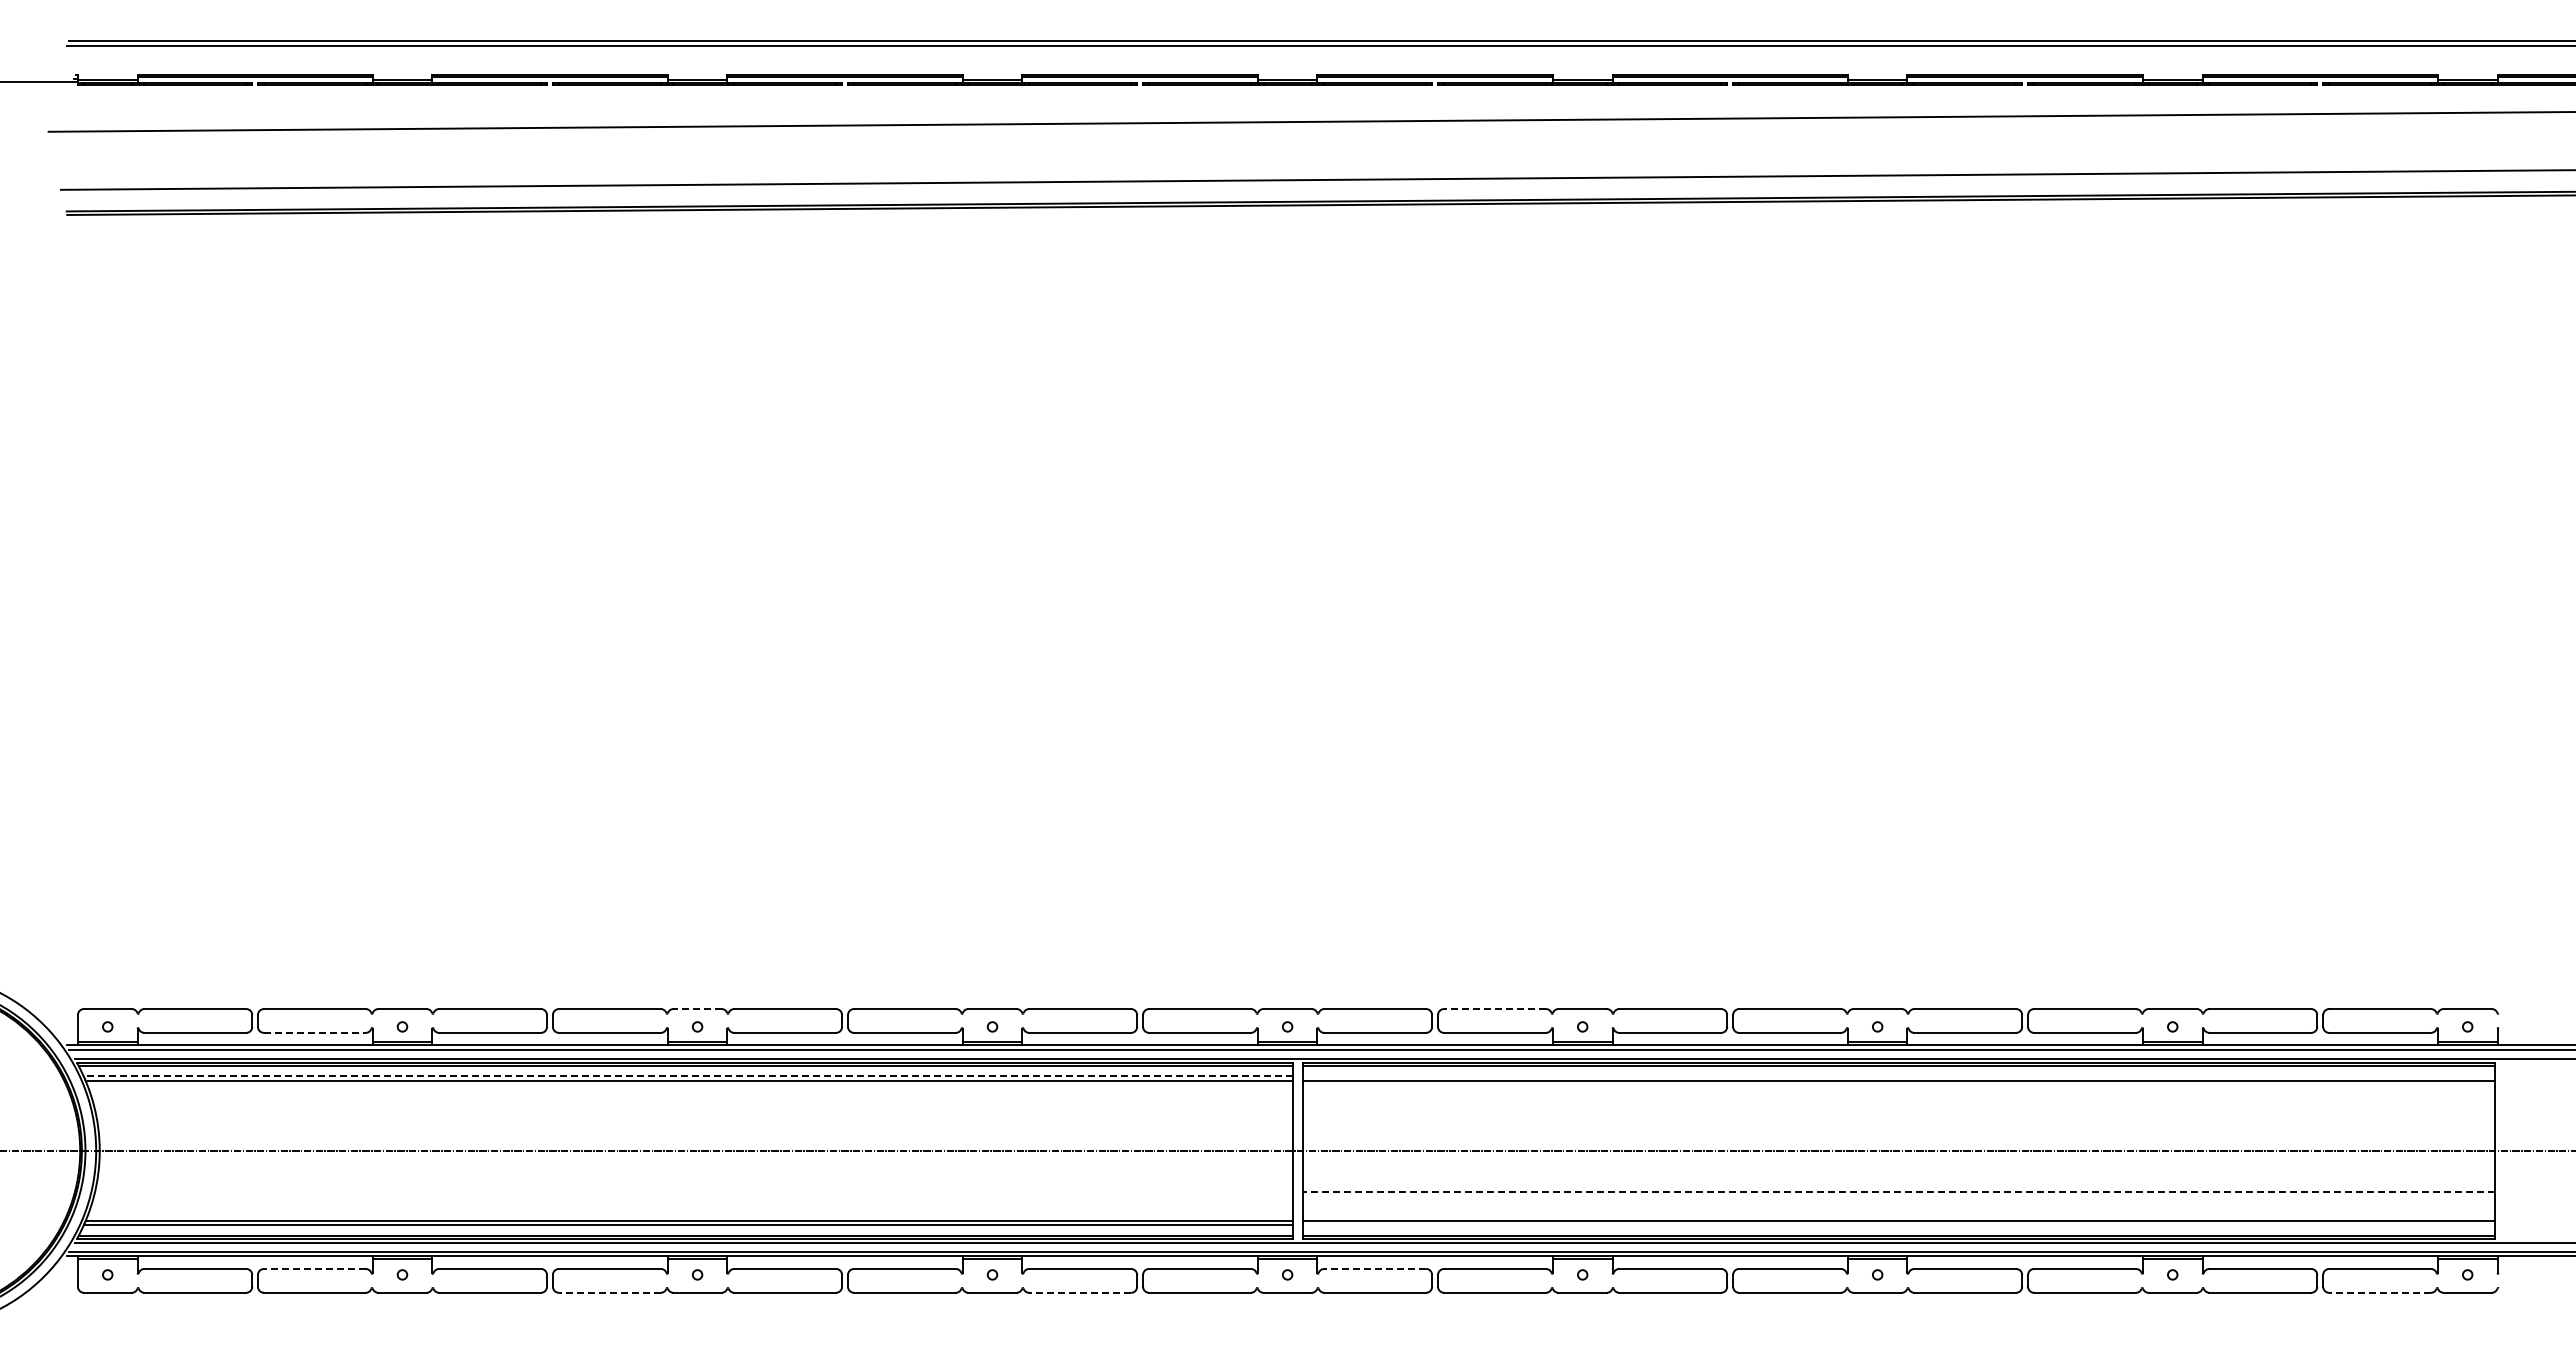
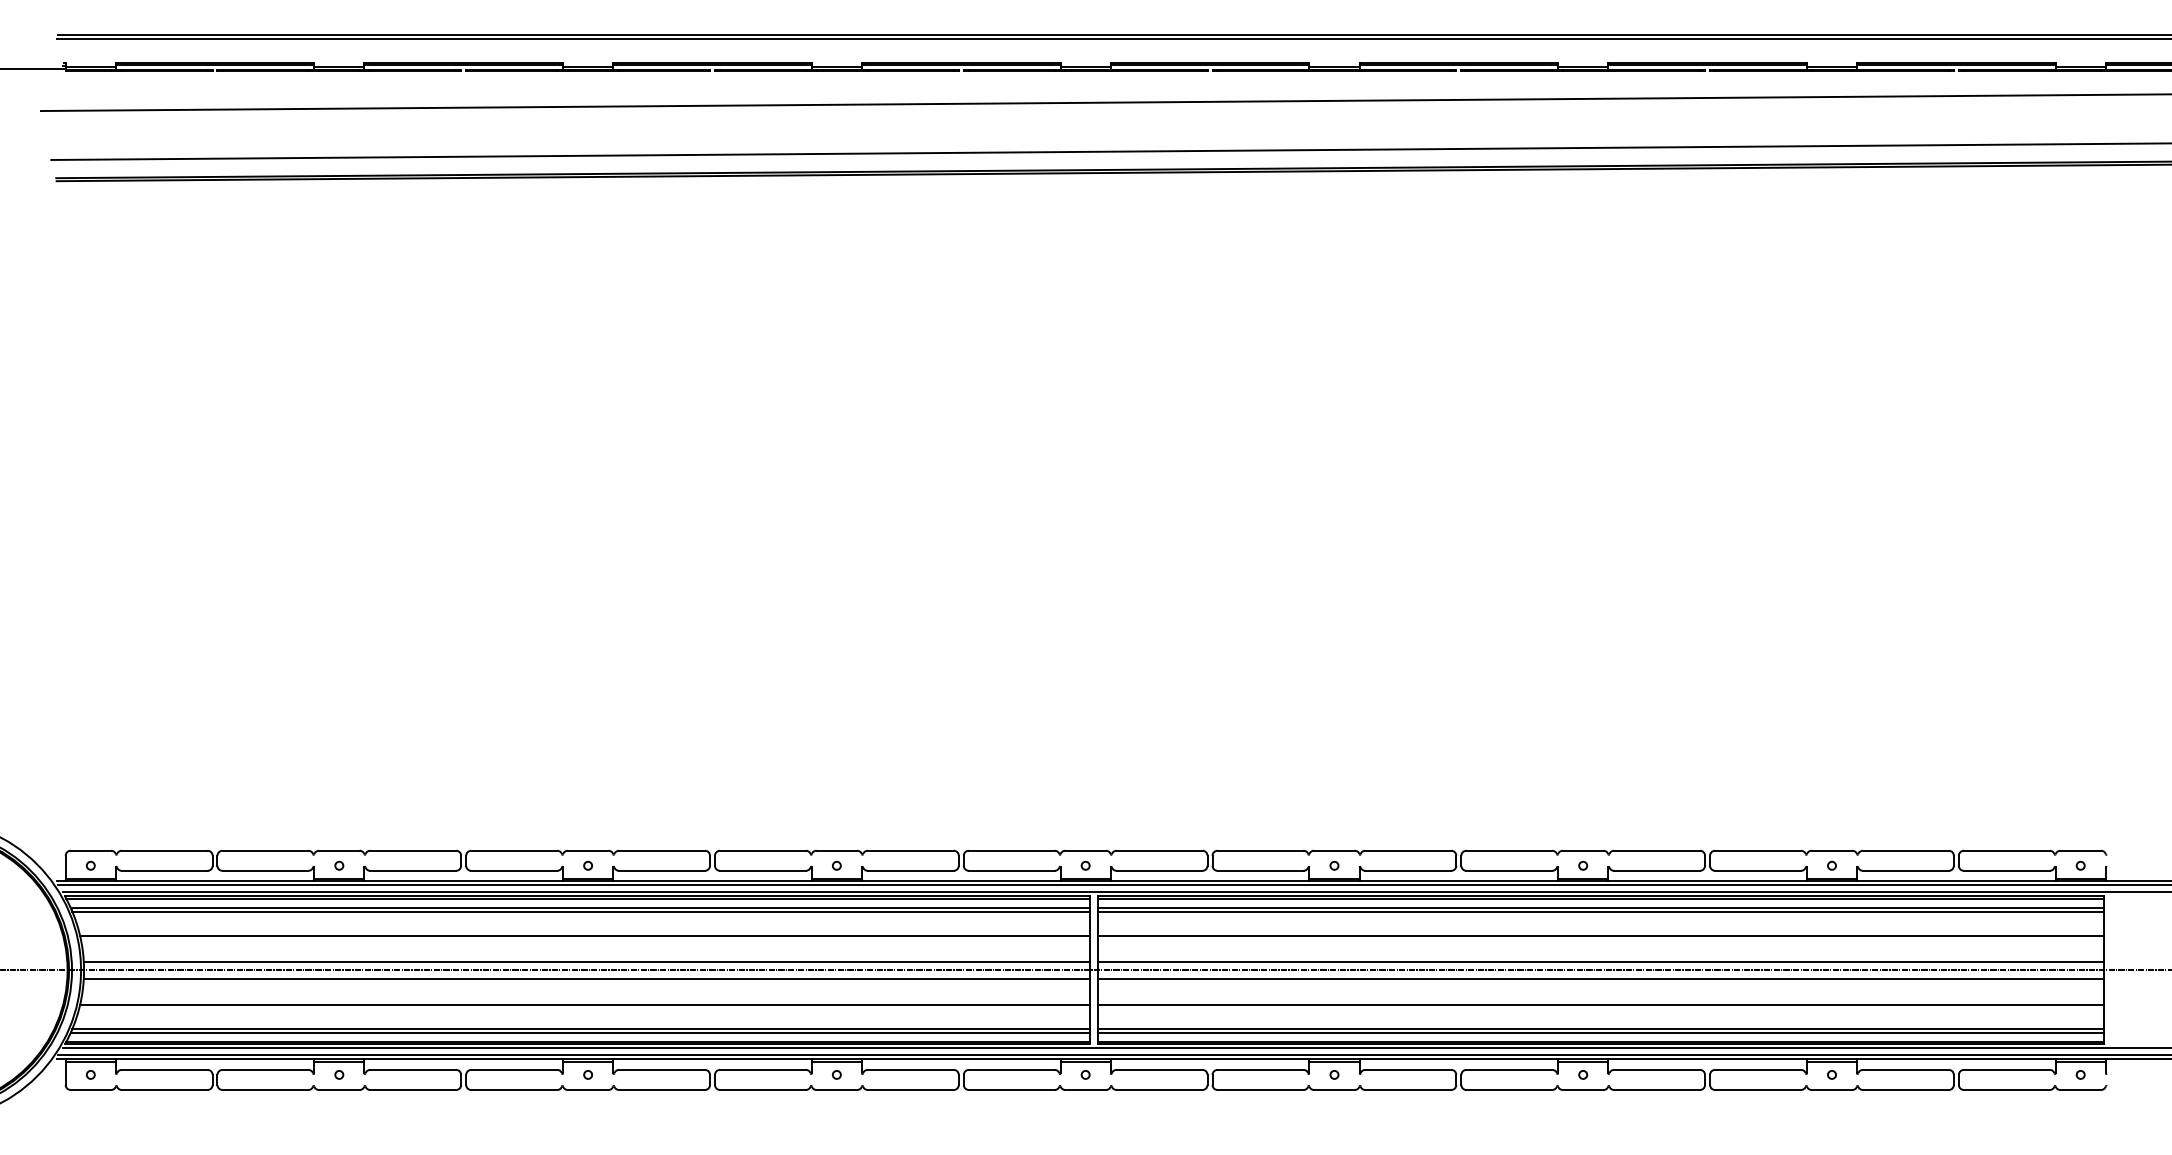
line: (697, 1009) -> (588, 851), dashed -> solid
line: (1495, 1009) -> (1260, 851), dashed -> solid
line: (314, 1032) -> (265, 870), dashed -> solid
line: (688, 1076) -> (580, 907), dashed -> solid
line: (1898, 1076) -> (1600, 907), added
line: (694, 1110) -> (585, 936), added
line: (1898, 1110) -> (1600, 936), added
line: (696, 1140) -> (587, 961), added
line: (1898, 1140) -> (1600, 961), added
line: (696, 1161) -> (587, 979), added
line: (1898, 1161) -> (1600, 979), added
line: (694, 1191) -> (585, 1004), added
line: (1898, 1191) -> (1600, 1004), dashed -> solid
line: (1898, 1225) -> (1600, 1033), added
line: (314, 1268) -> (265, 1069), dashed -> solid
line: (1375, 1268) -> (1159, 1069), dashed -> solid
line: (609, 1292) -> (513, 1089), dashed -> solid
line: (1080, 1292) -> (911, 1089), dashed -> solid
line: (2380, 1292) -> (2007, 1089), dashed -> solid

